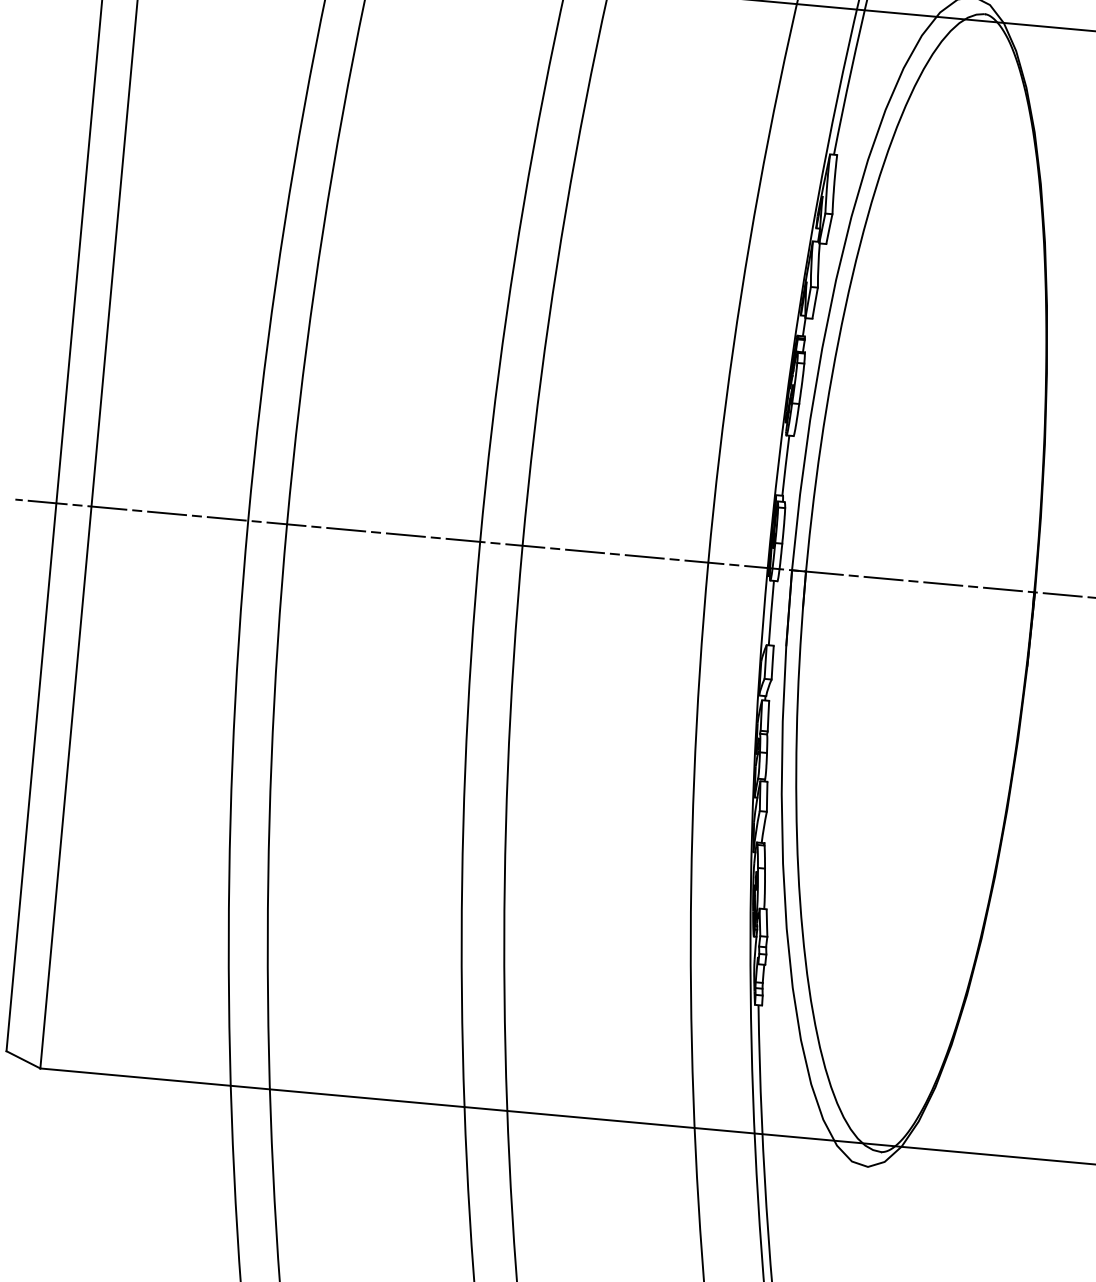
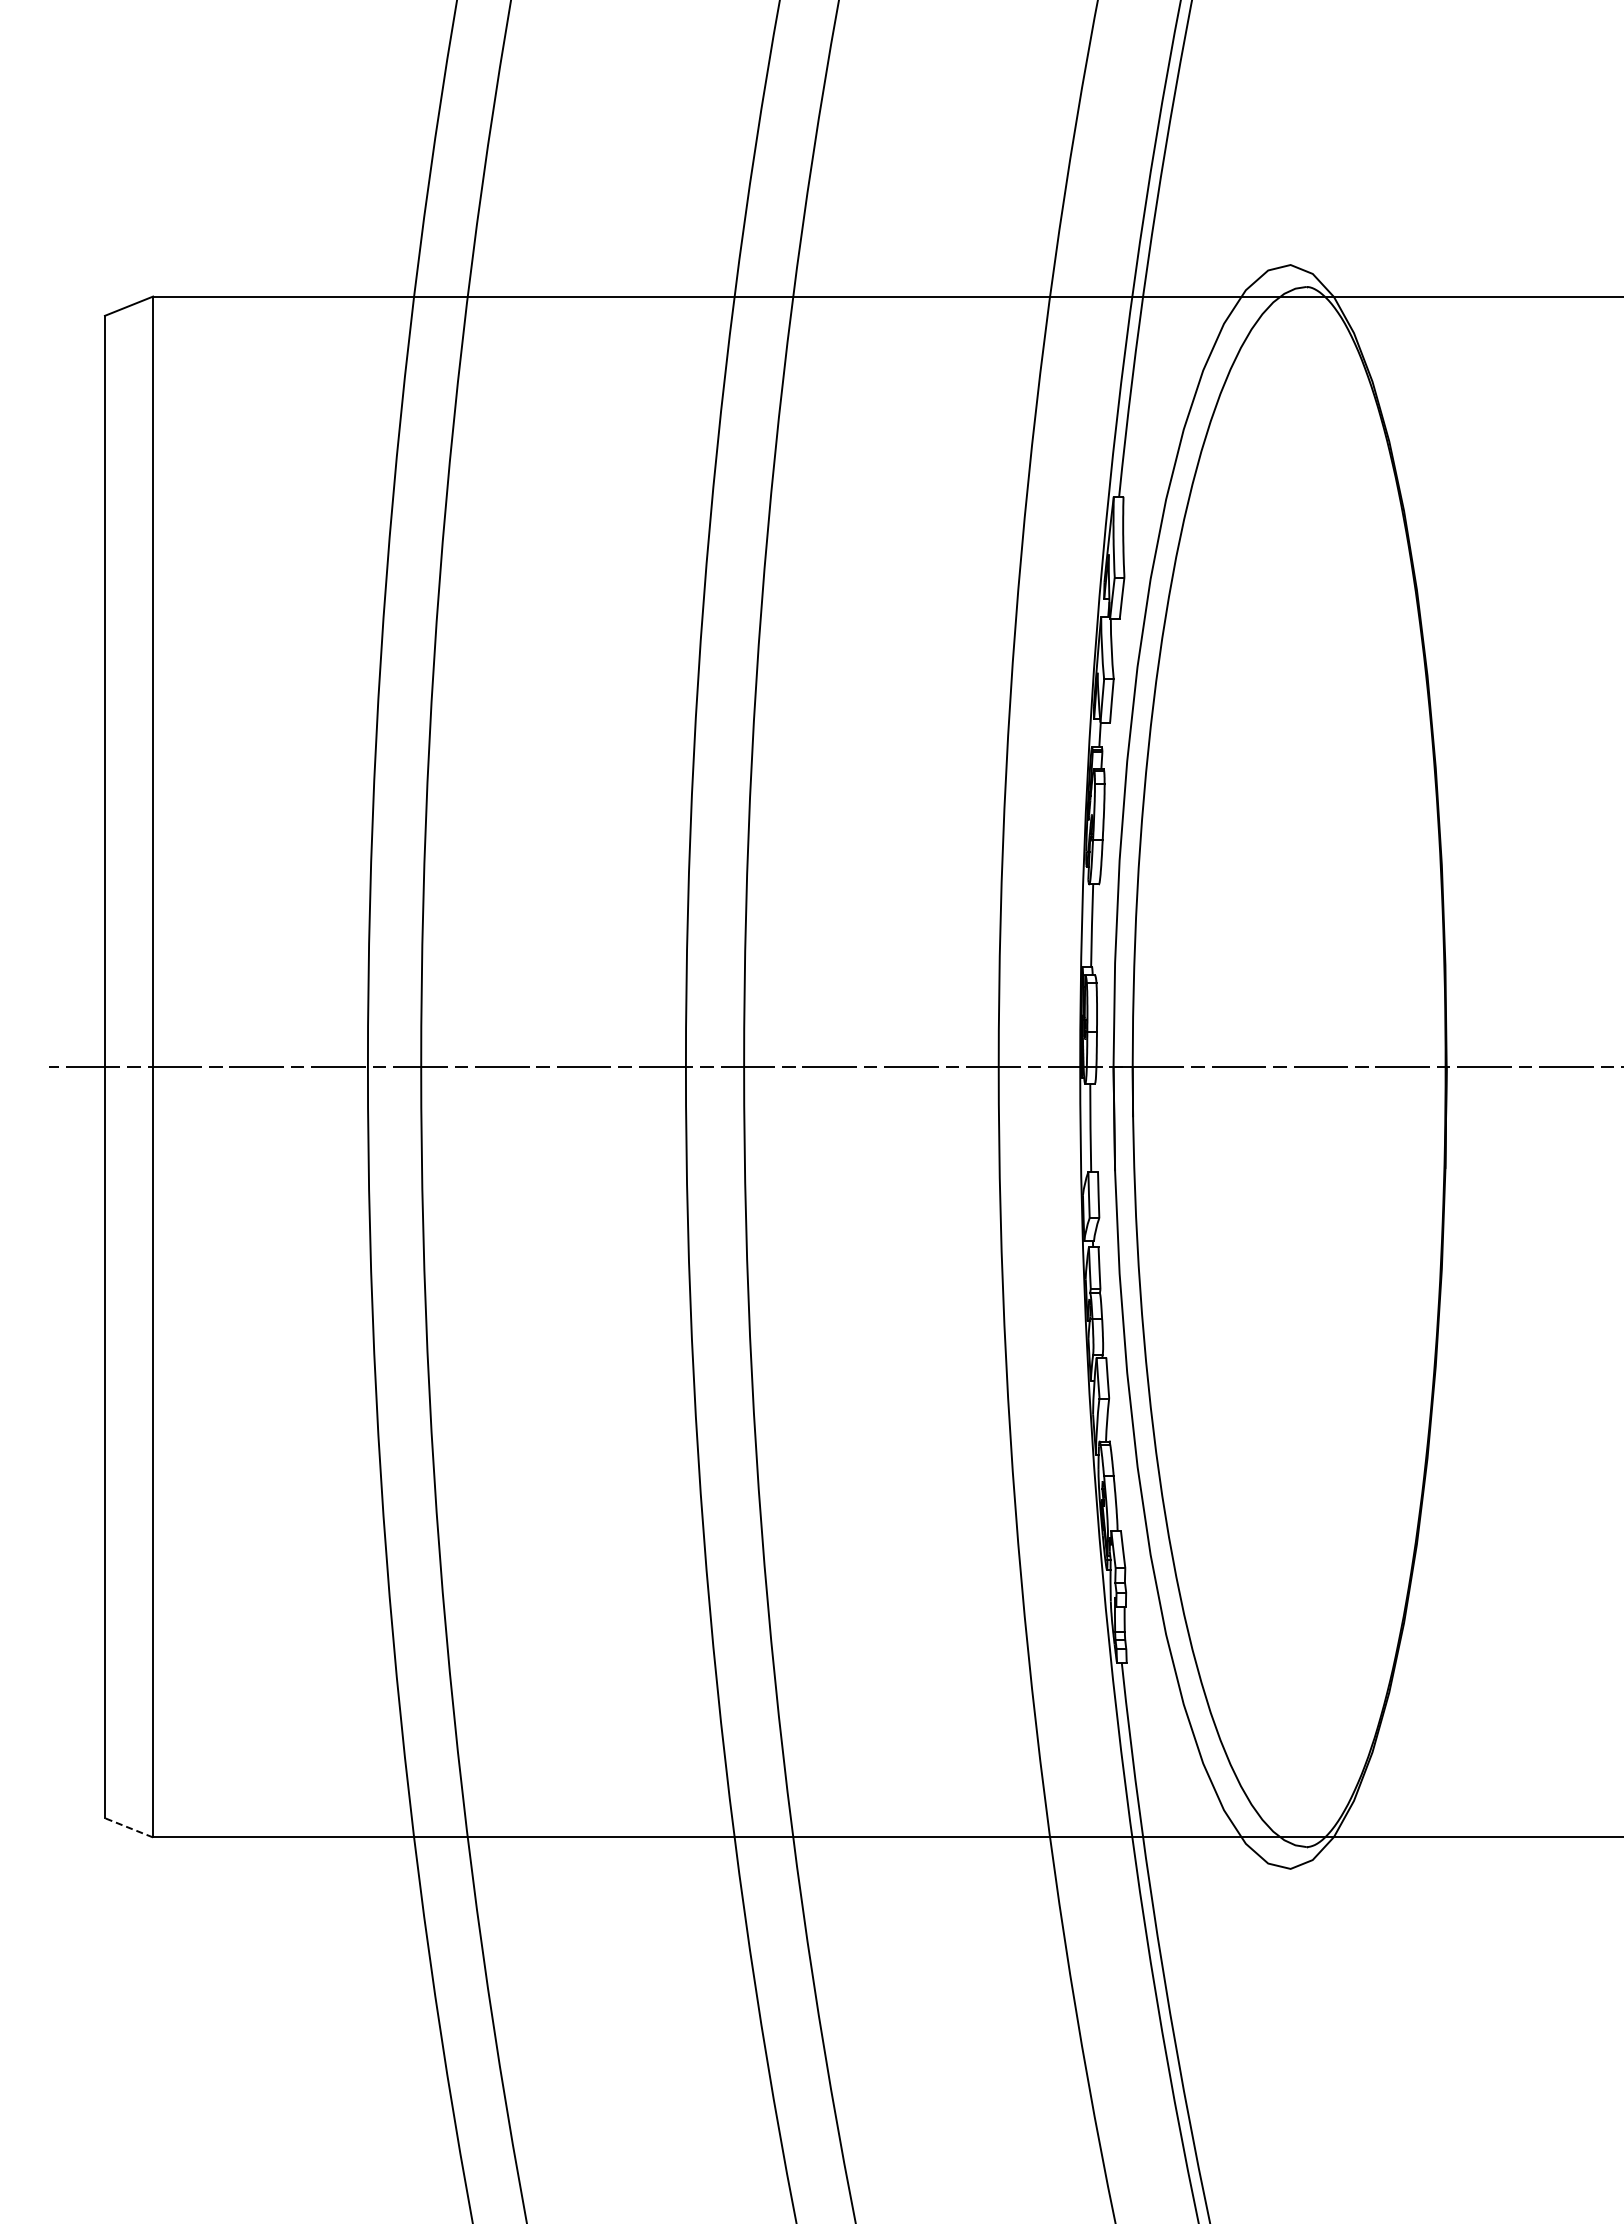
line: (23, 1059) -> (129, 1827), solid -> dashed

